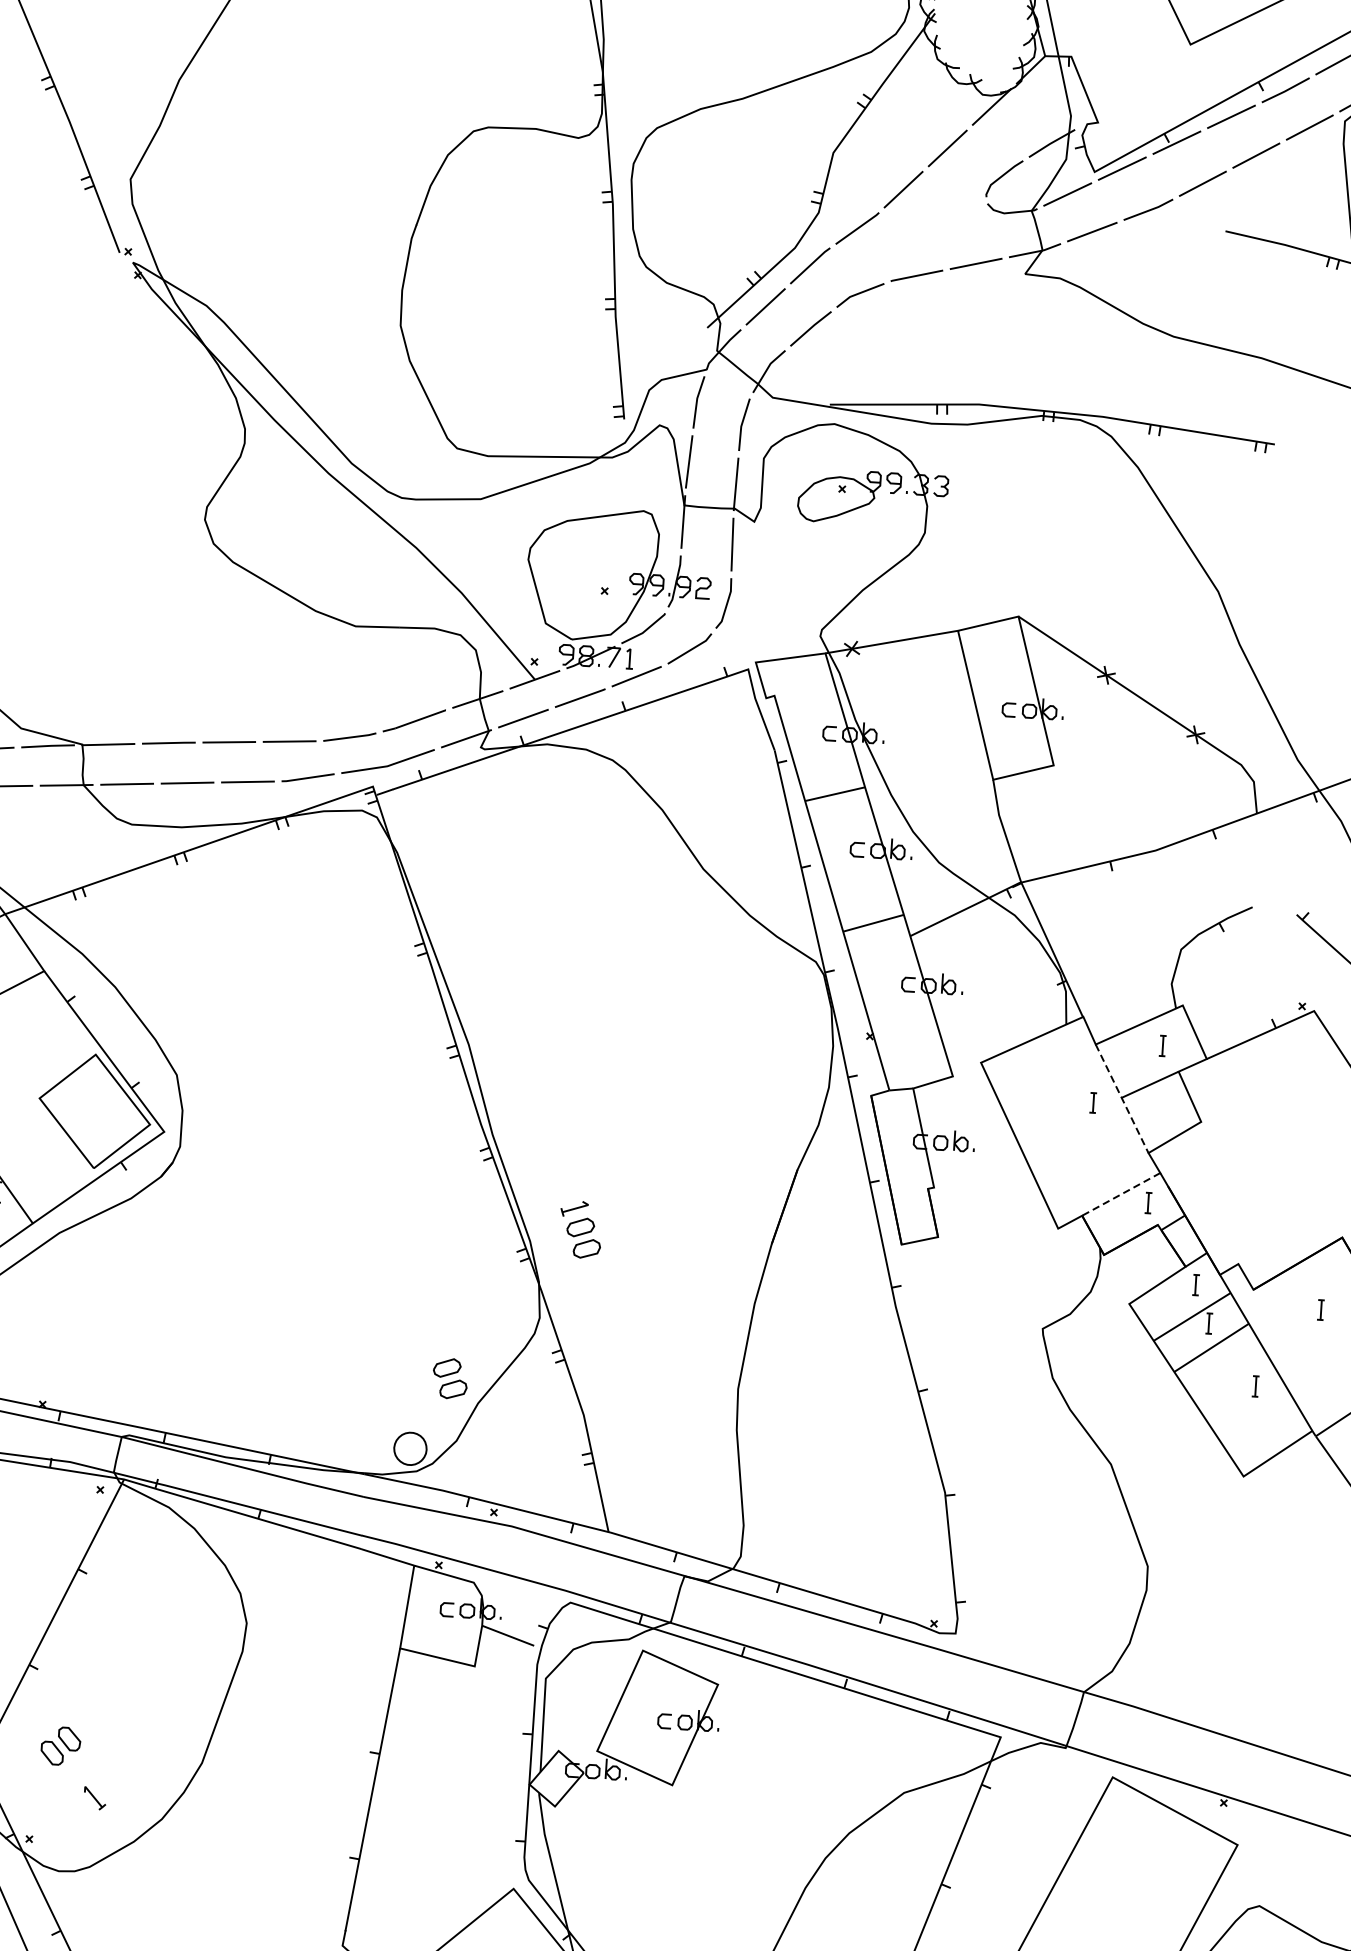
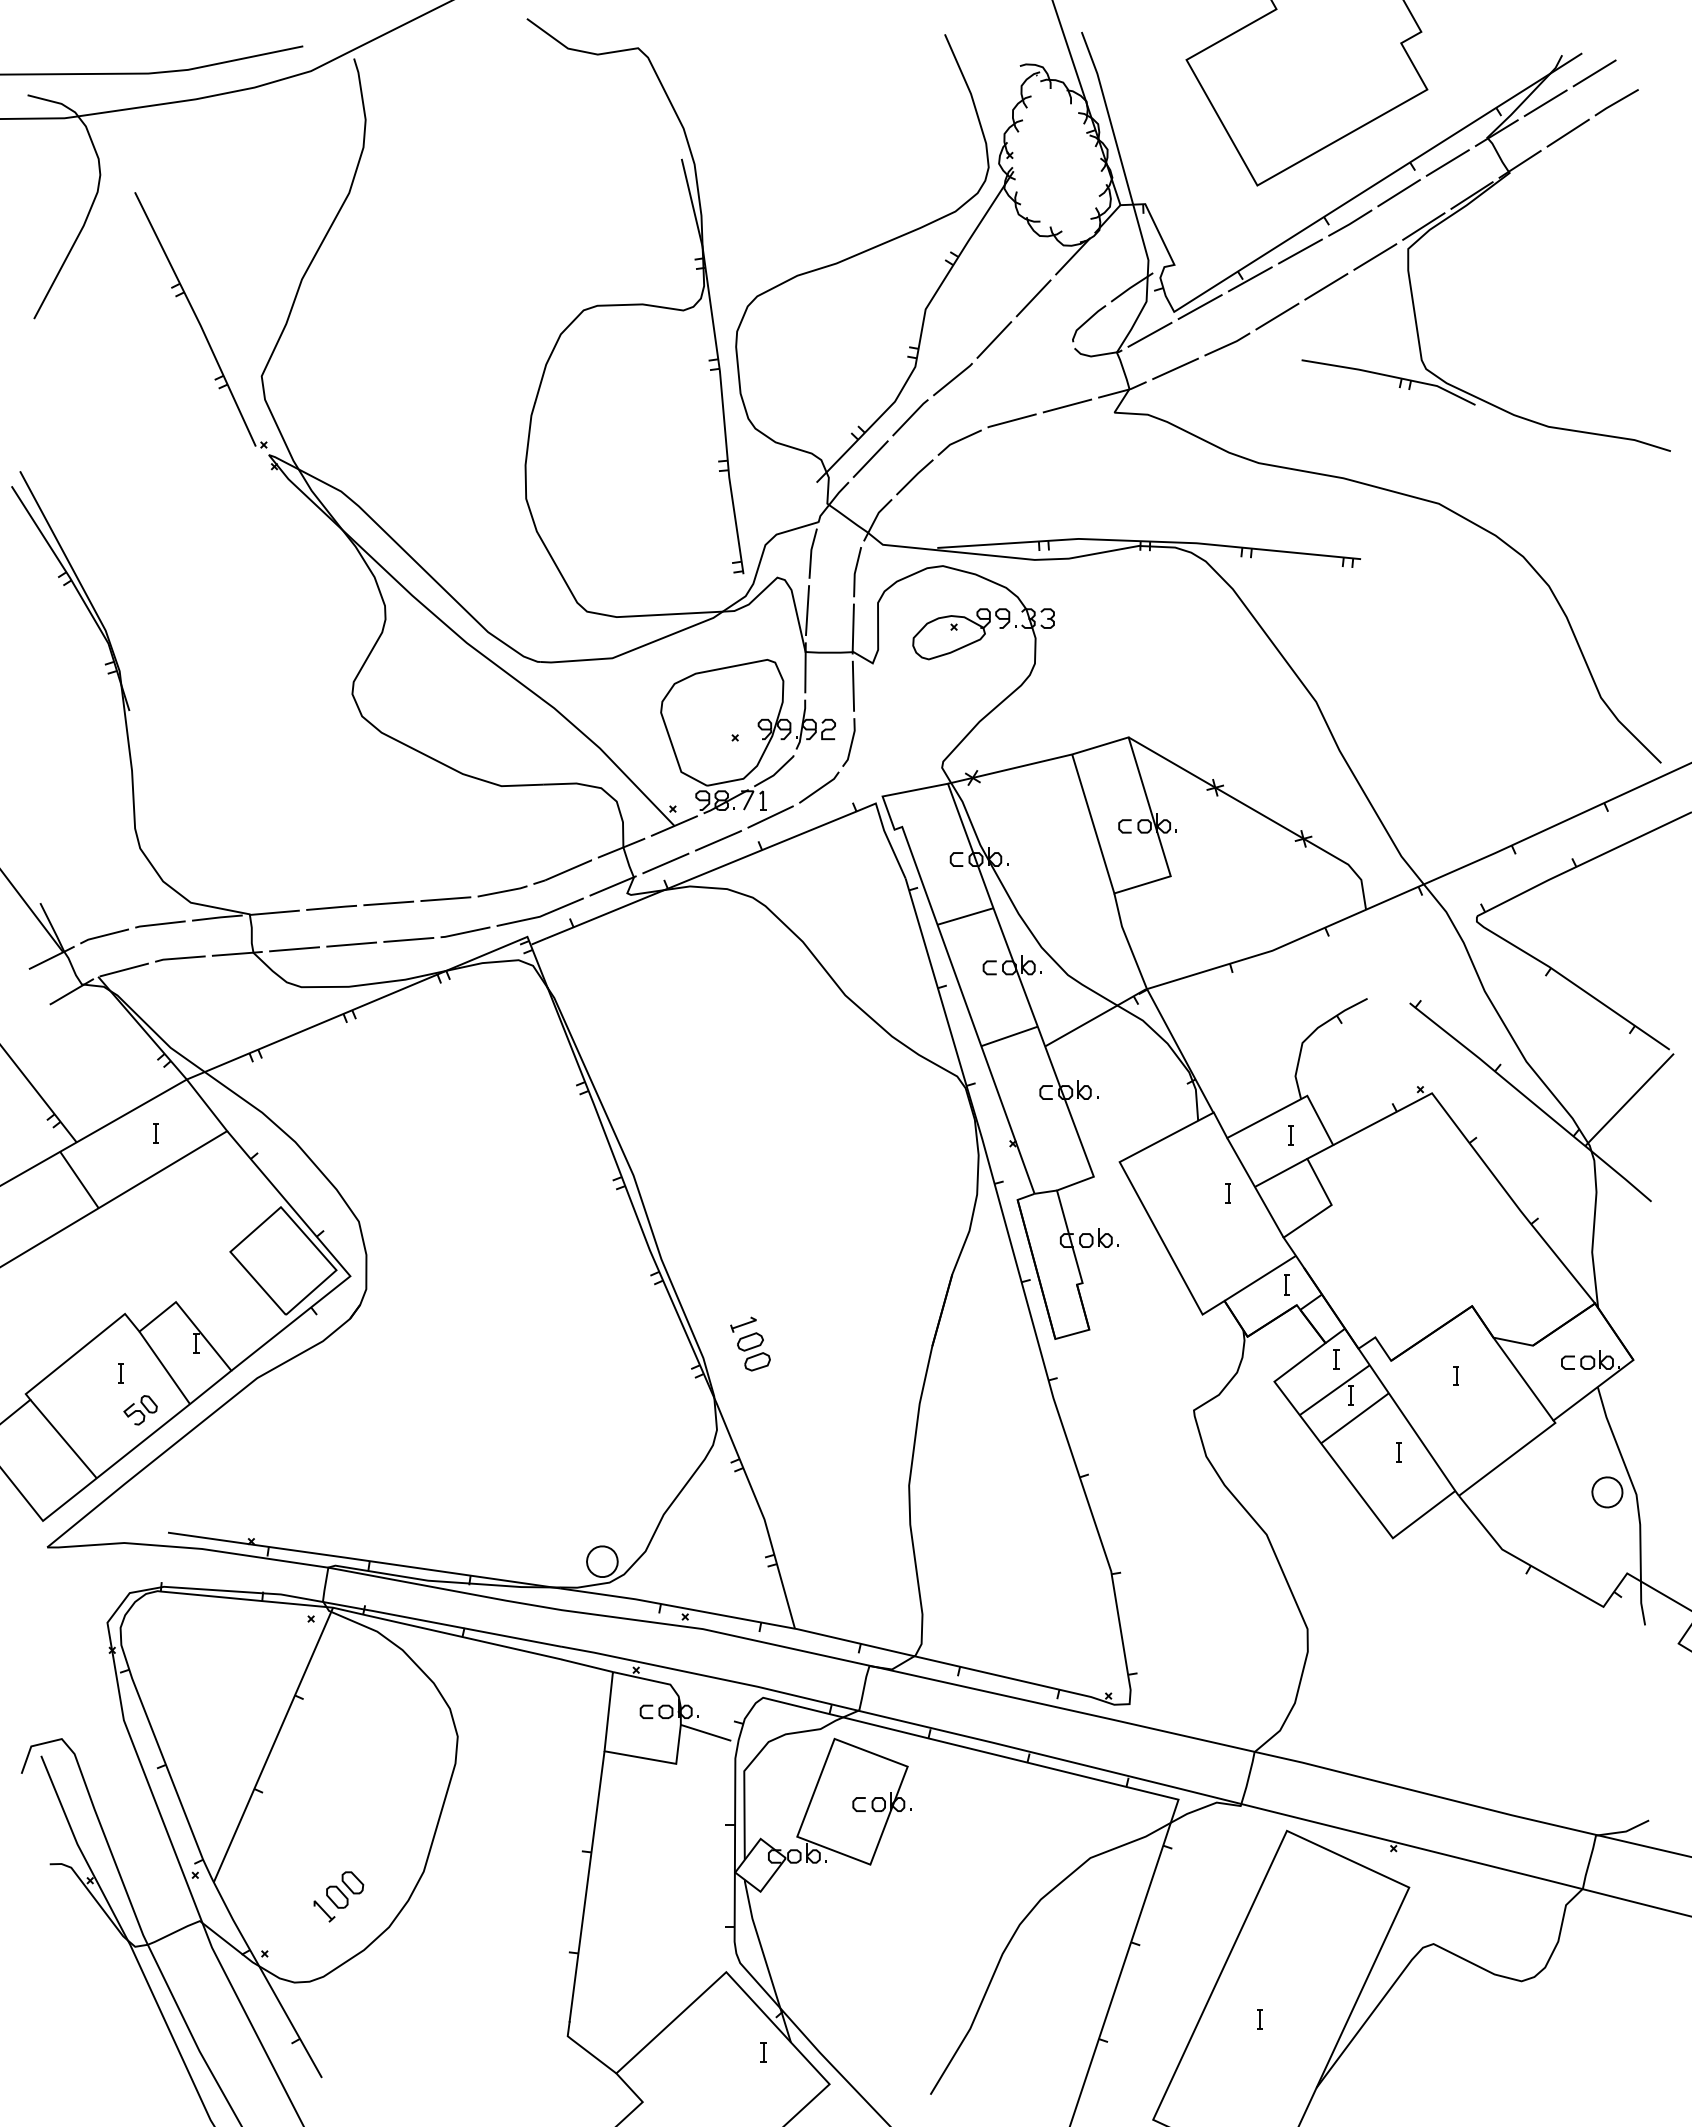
line: (1122, 1099) -> (1255, 1188), dashed -> solid
line: (1121, 1194) -> (1260, 1278), dashed -> solid
part: (449, 1378) -> (635, 1492), removed
part: (61, 1745) -> (345, 1889), moved

